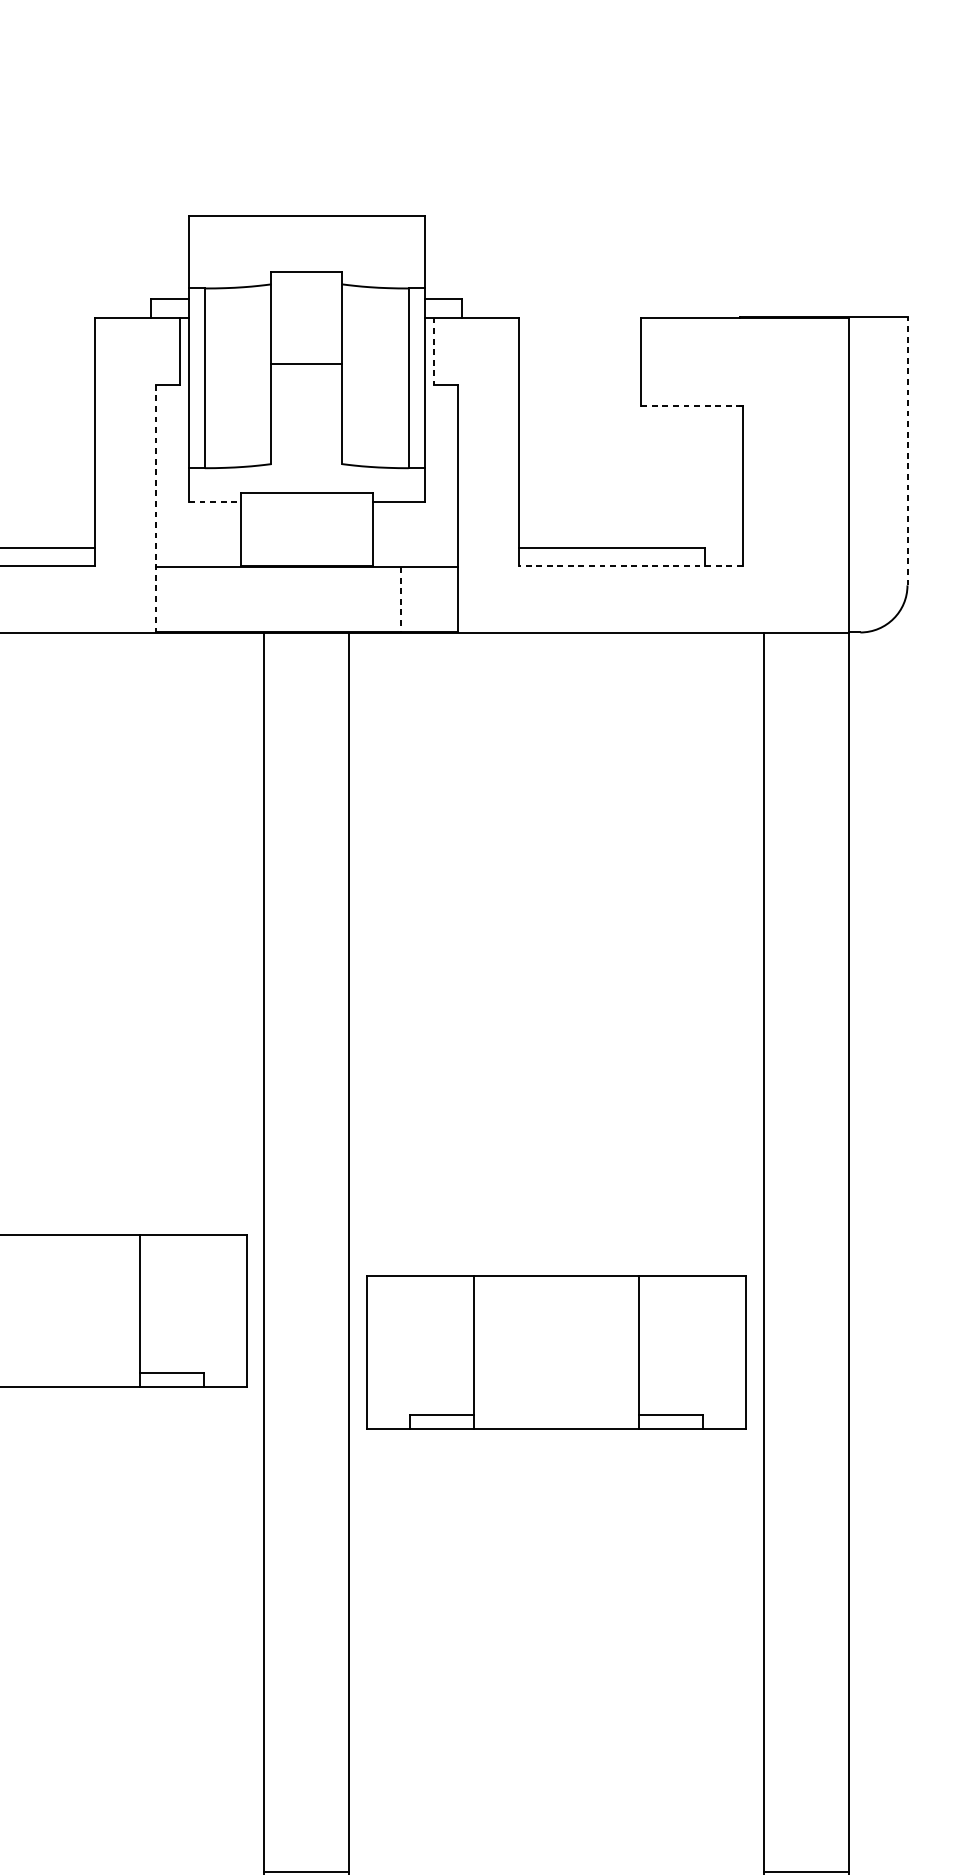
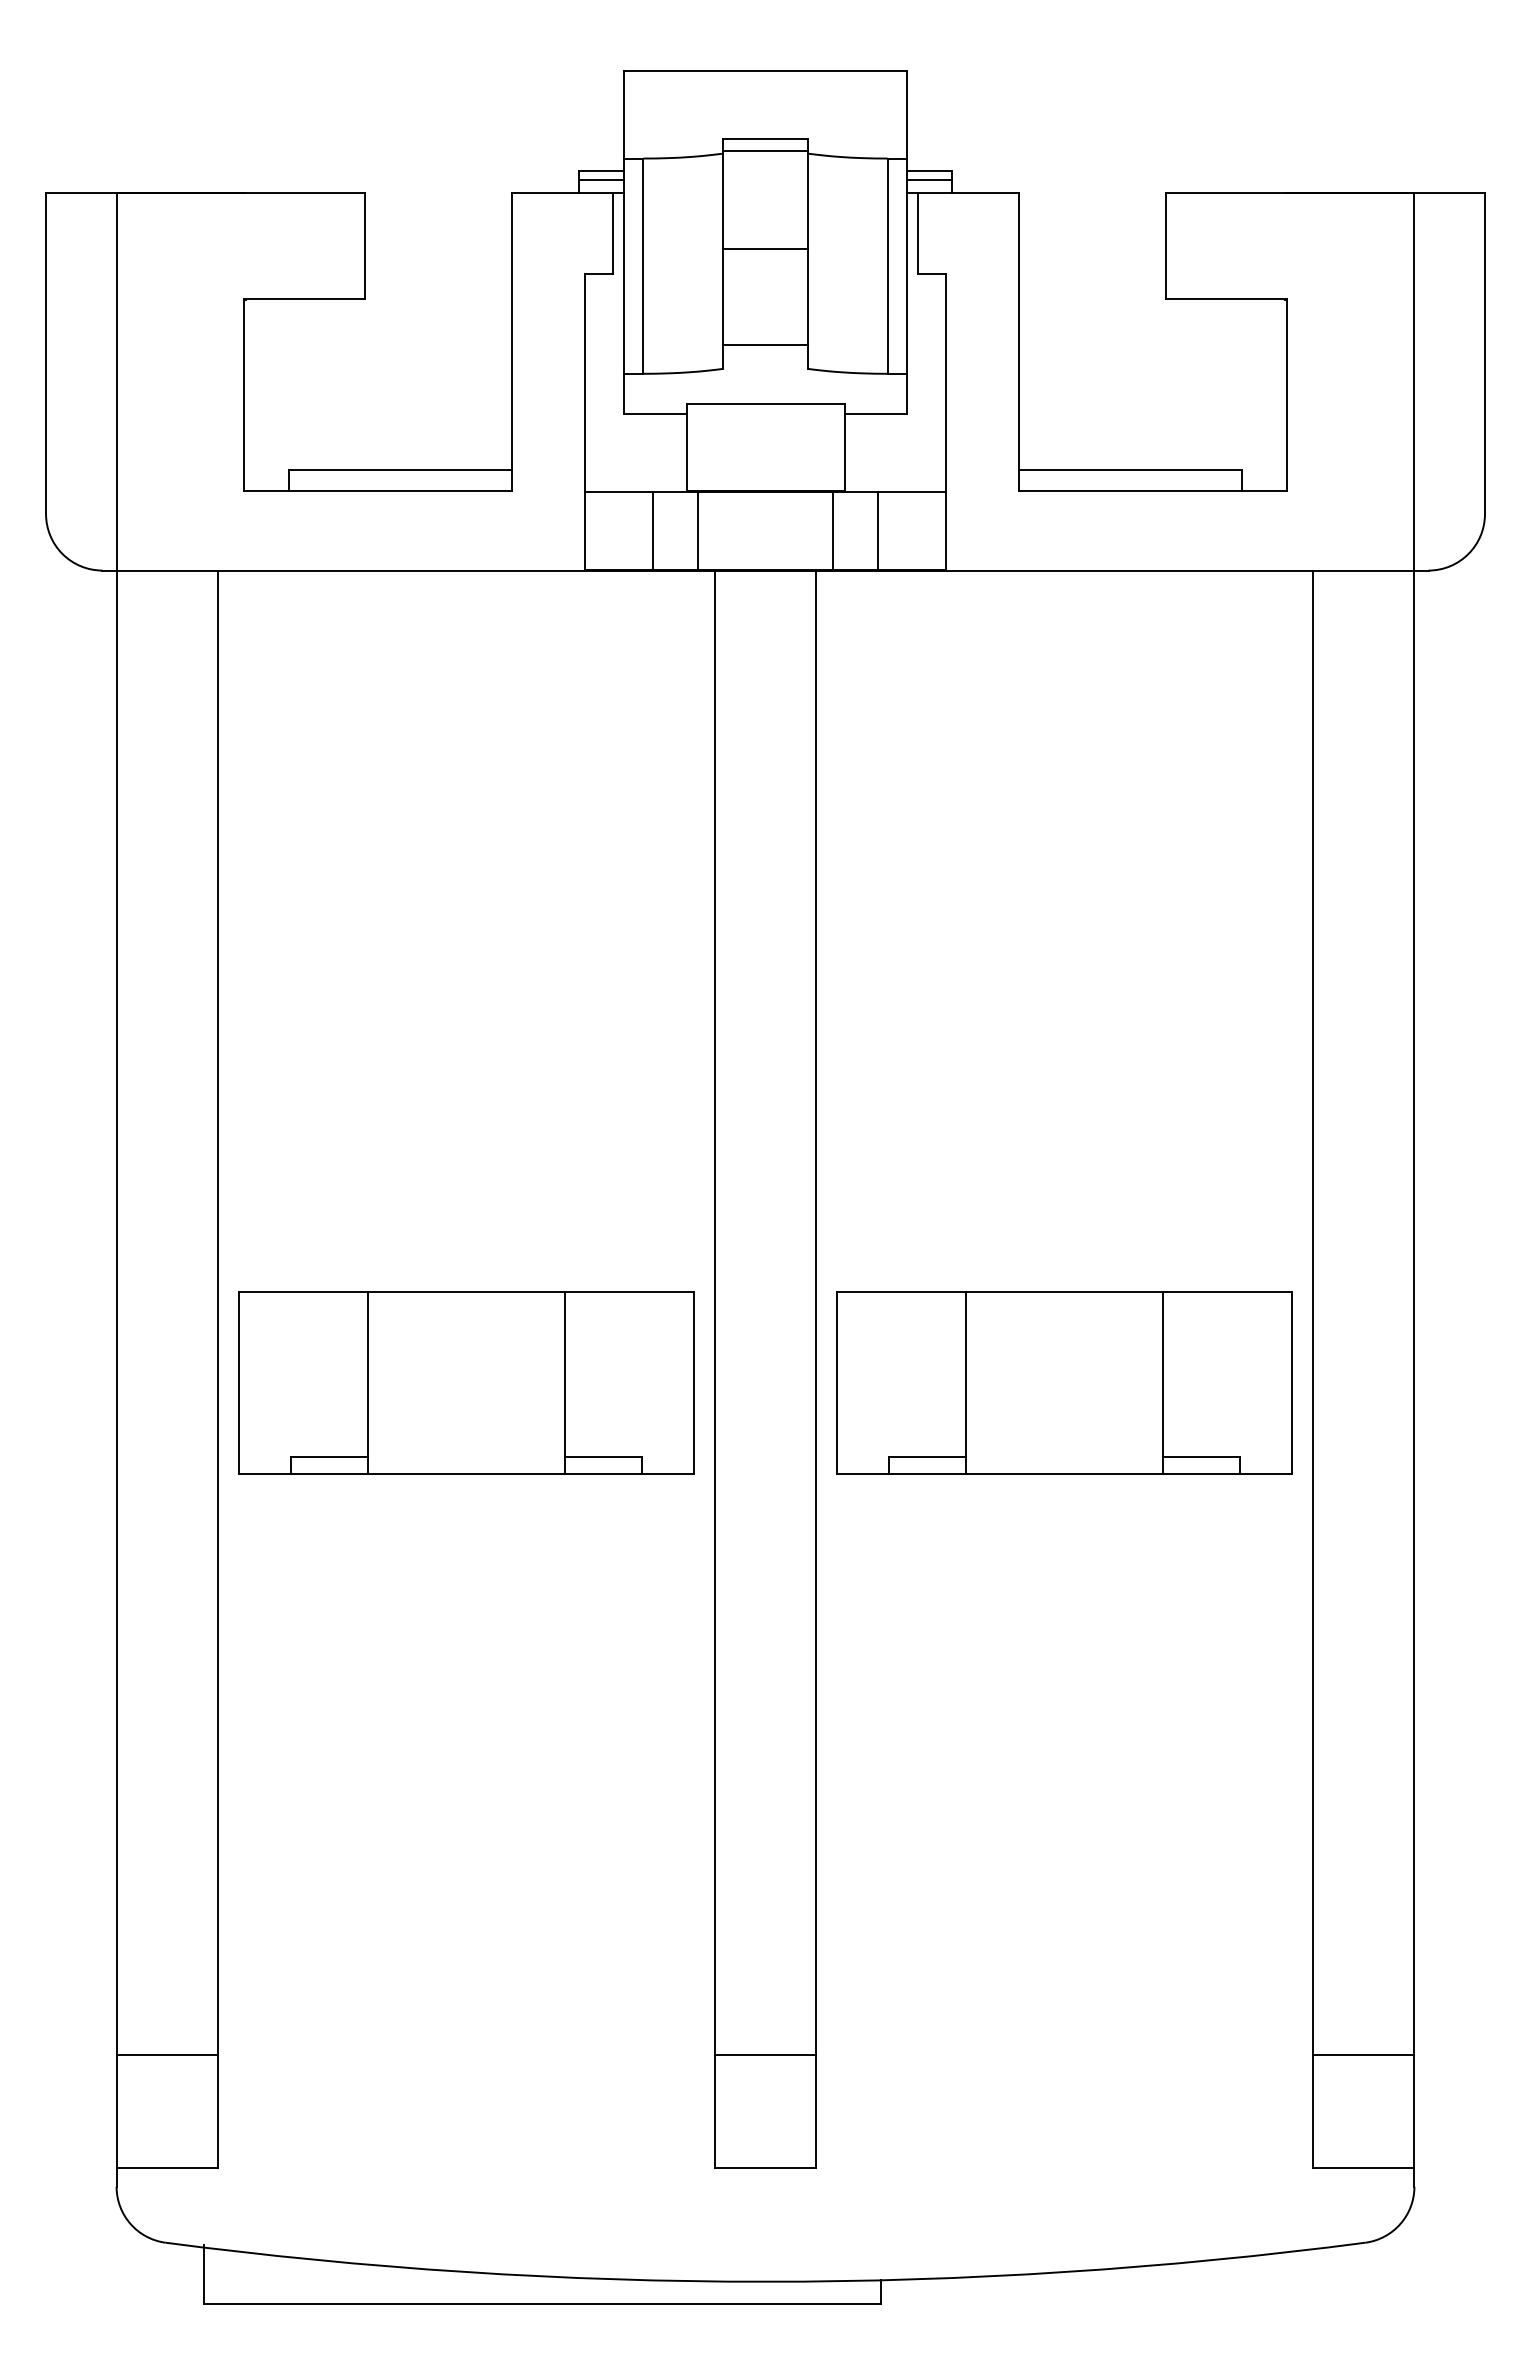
line: (306, 281) -> (765, 150), added
line: (169, 306) -> (601, 180), added
line: (442, 306) -> (928, 180), added
line: (433, 351) -> (917, 234), dashed -> solid
line: (691, 406) -> (1226, 299), dashed -> solid
line: (306, 444) -> (765, 345), added
line: (907, 451) -> (1484, 353), dashed -> solid
line: (214, 501) -> (655, 413), dashed -> solid
line: (155, 508) -> (584, 422), dashed -> solid
line: (629, 566) -> (1152, 491), dashed -> solid
line: (212, 599) -> (652, 531), added
line: (250, 599) -> (697, 531), added
line: (363, 599) -> (833, 531), added
line: (401, 599) -> (878, 531), dashed -> solid
part: (556, 1352) -> (1064, 1382), moved

